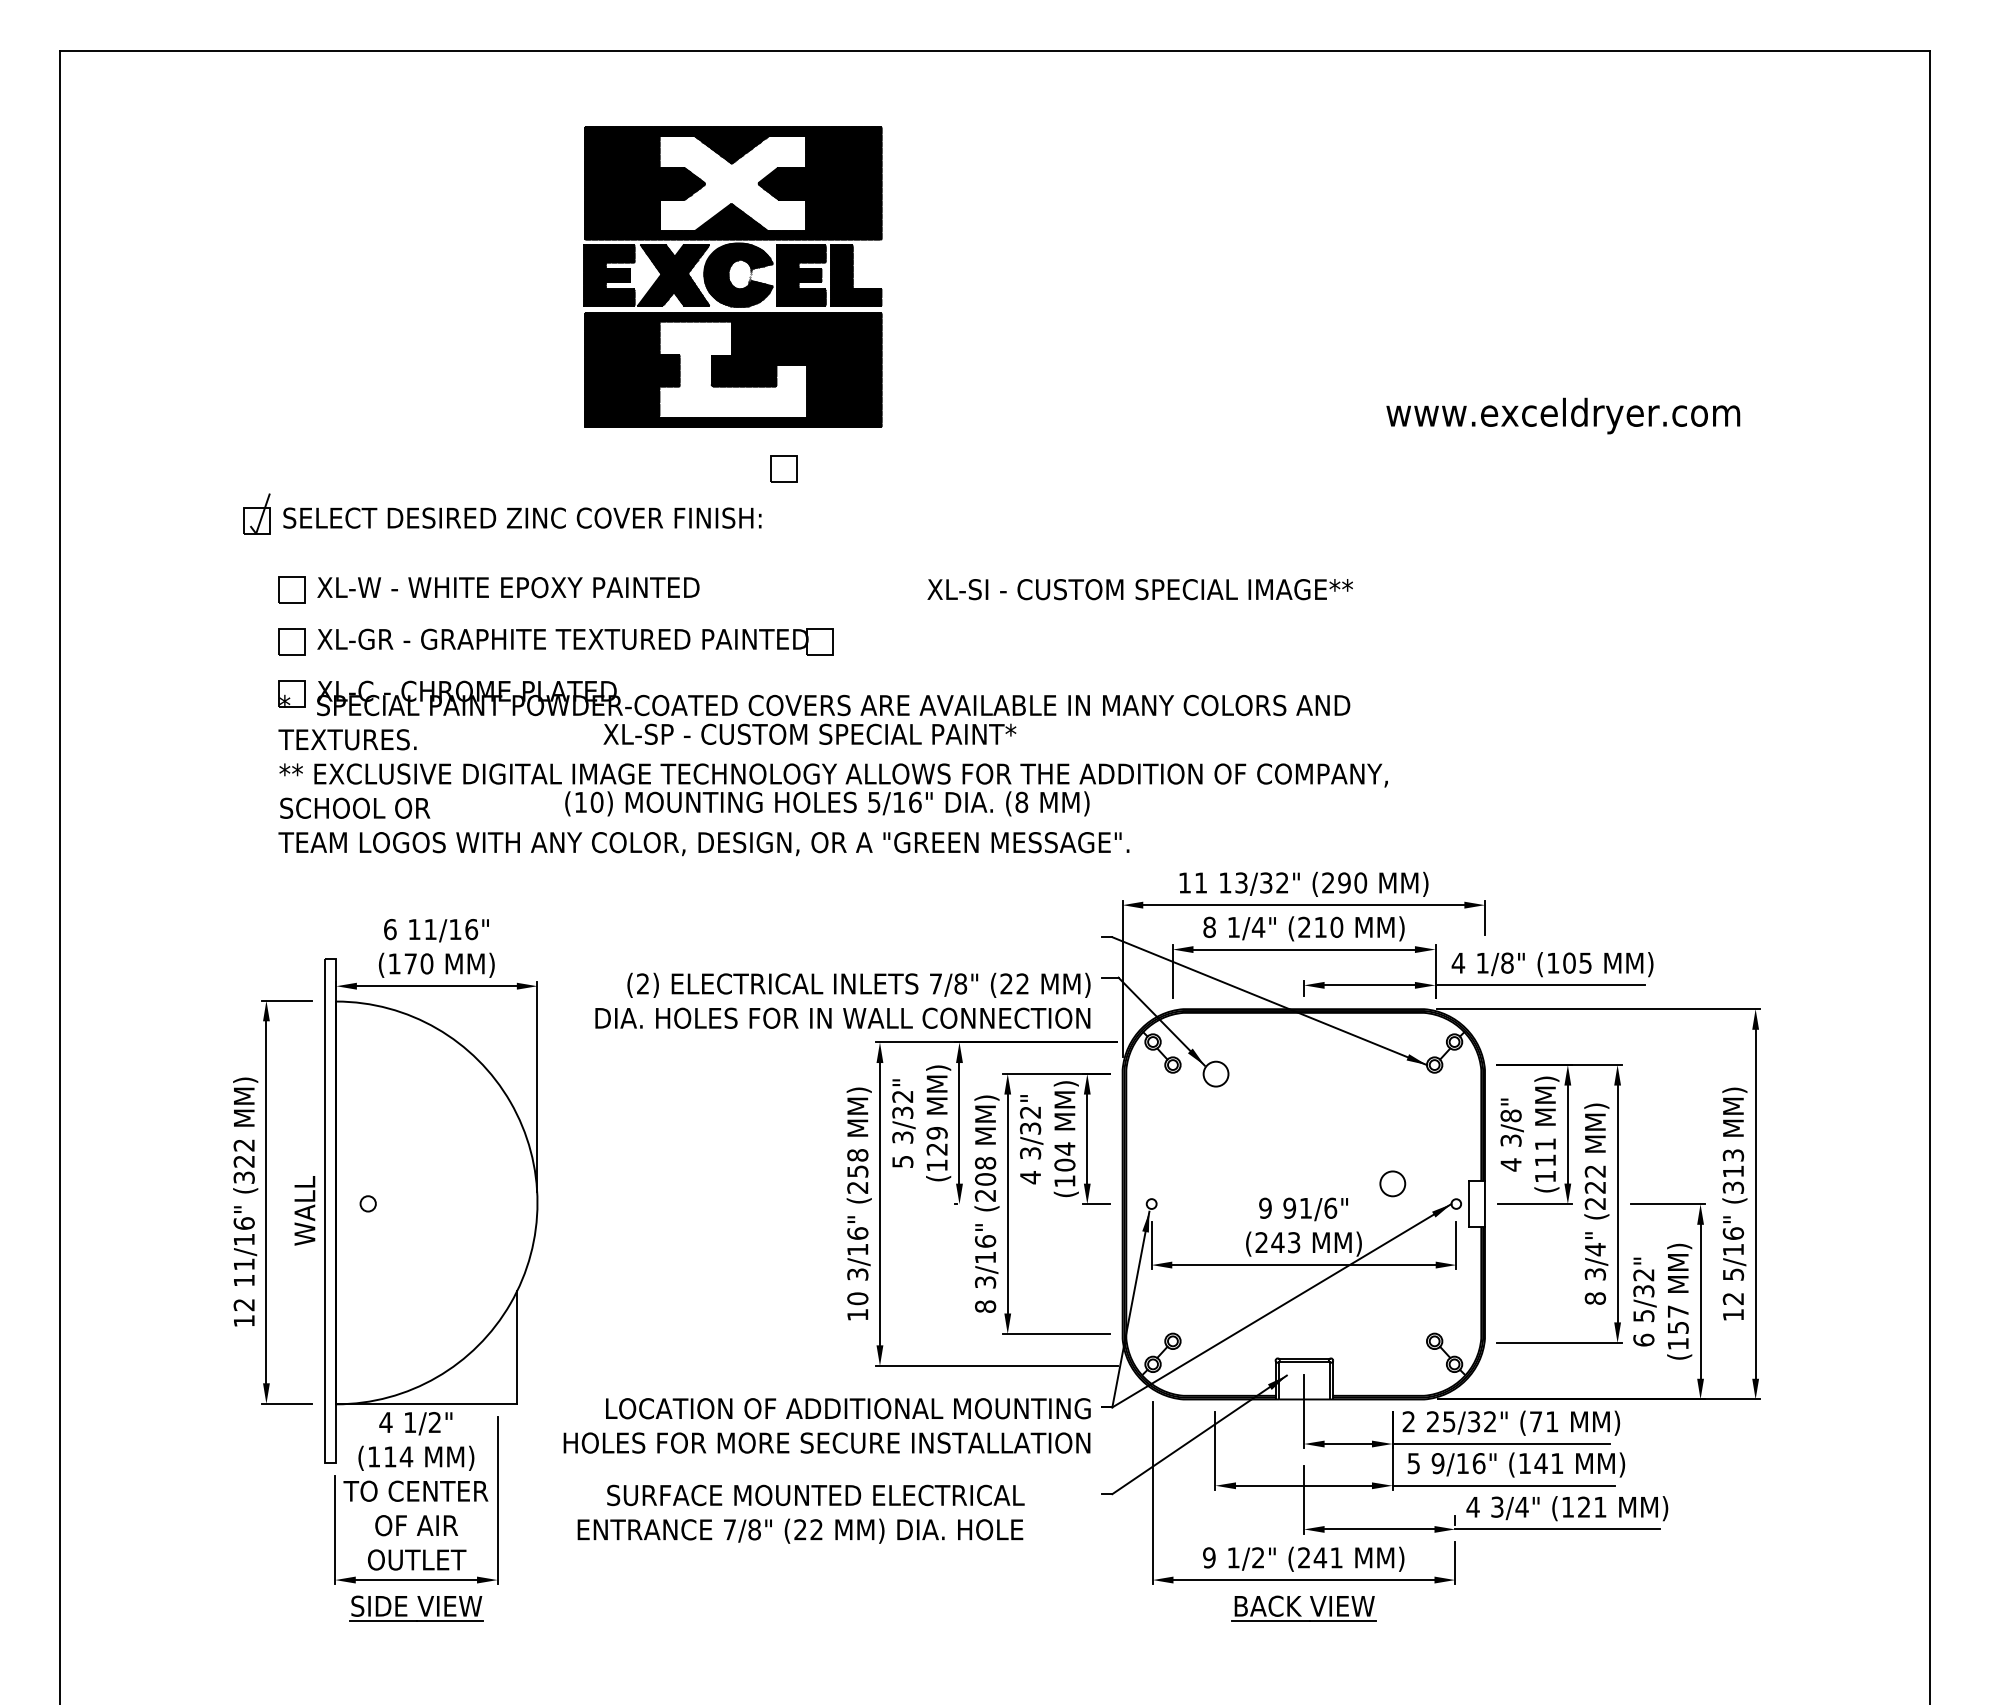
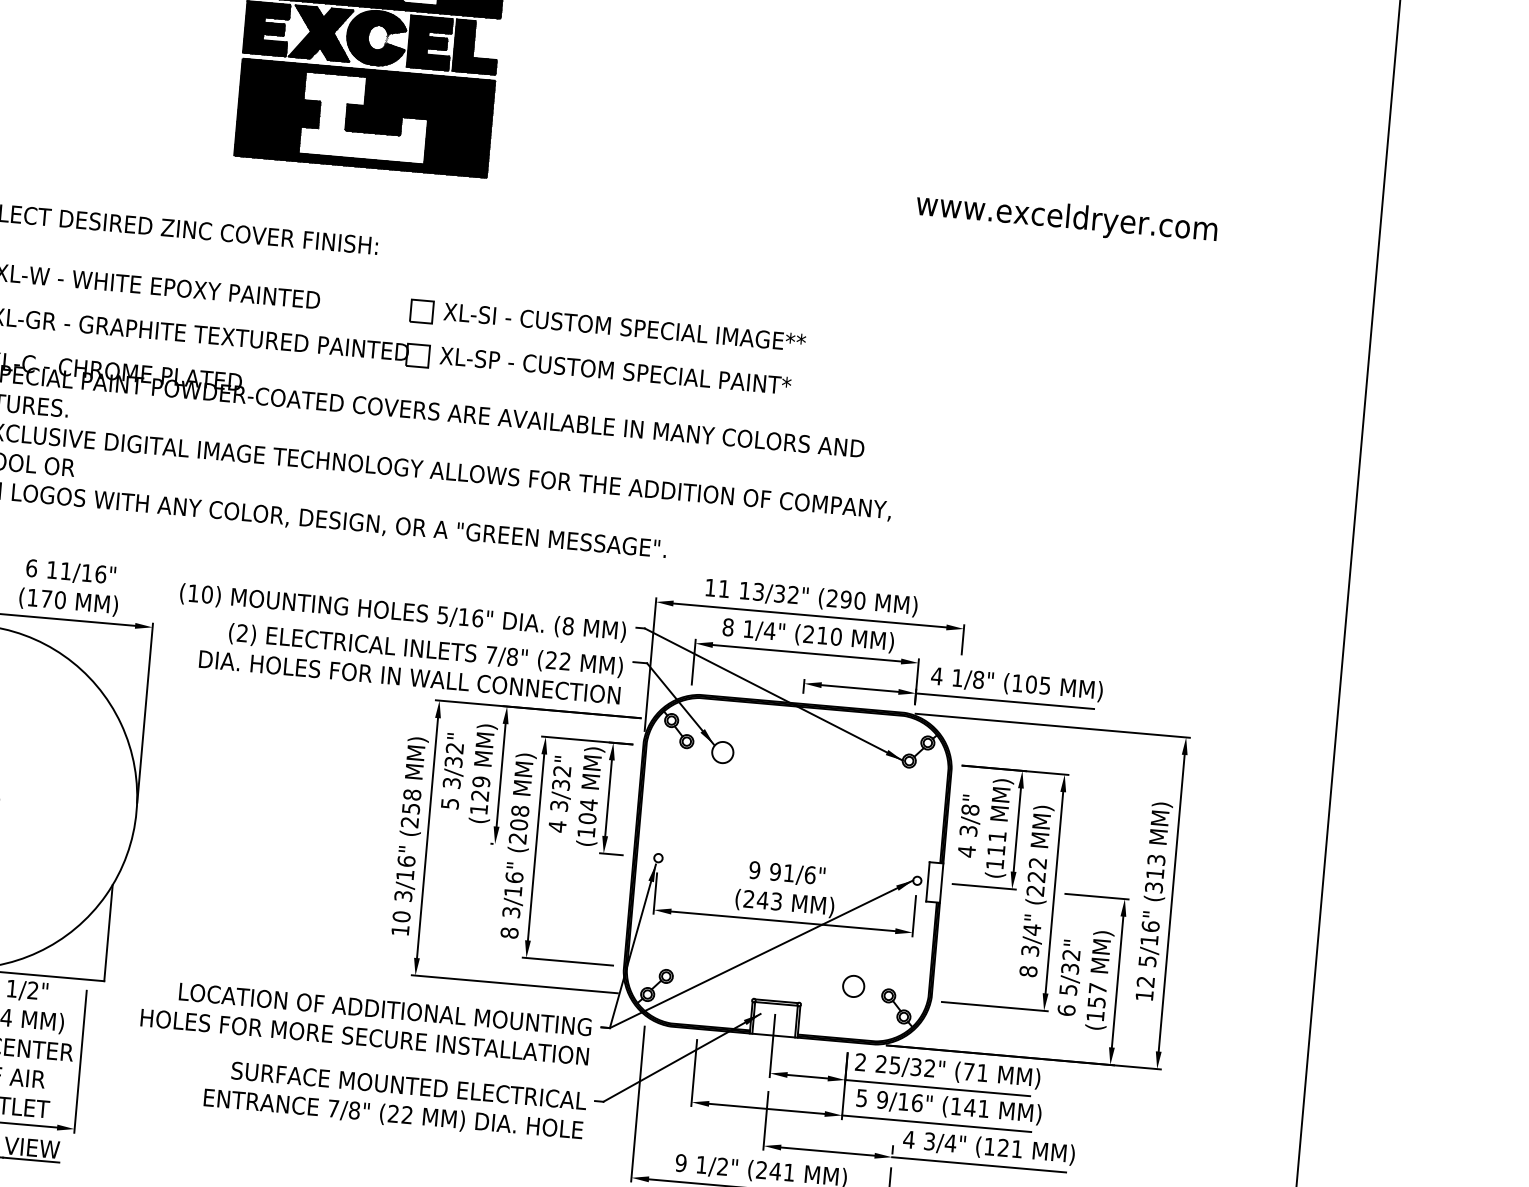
part: (783, 468) -> (421, 311), moved
text: (1139, 589) -> (624, 327), moved
text: (809, 733) -> (615, 370), moved
text: (827, 803) -> (403, 612), moved
circle: (1392, 1183) -> (853, 986), moved
text: (800, 1513) -> (394, 1100), moved

